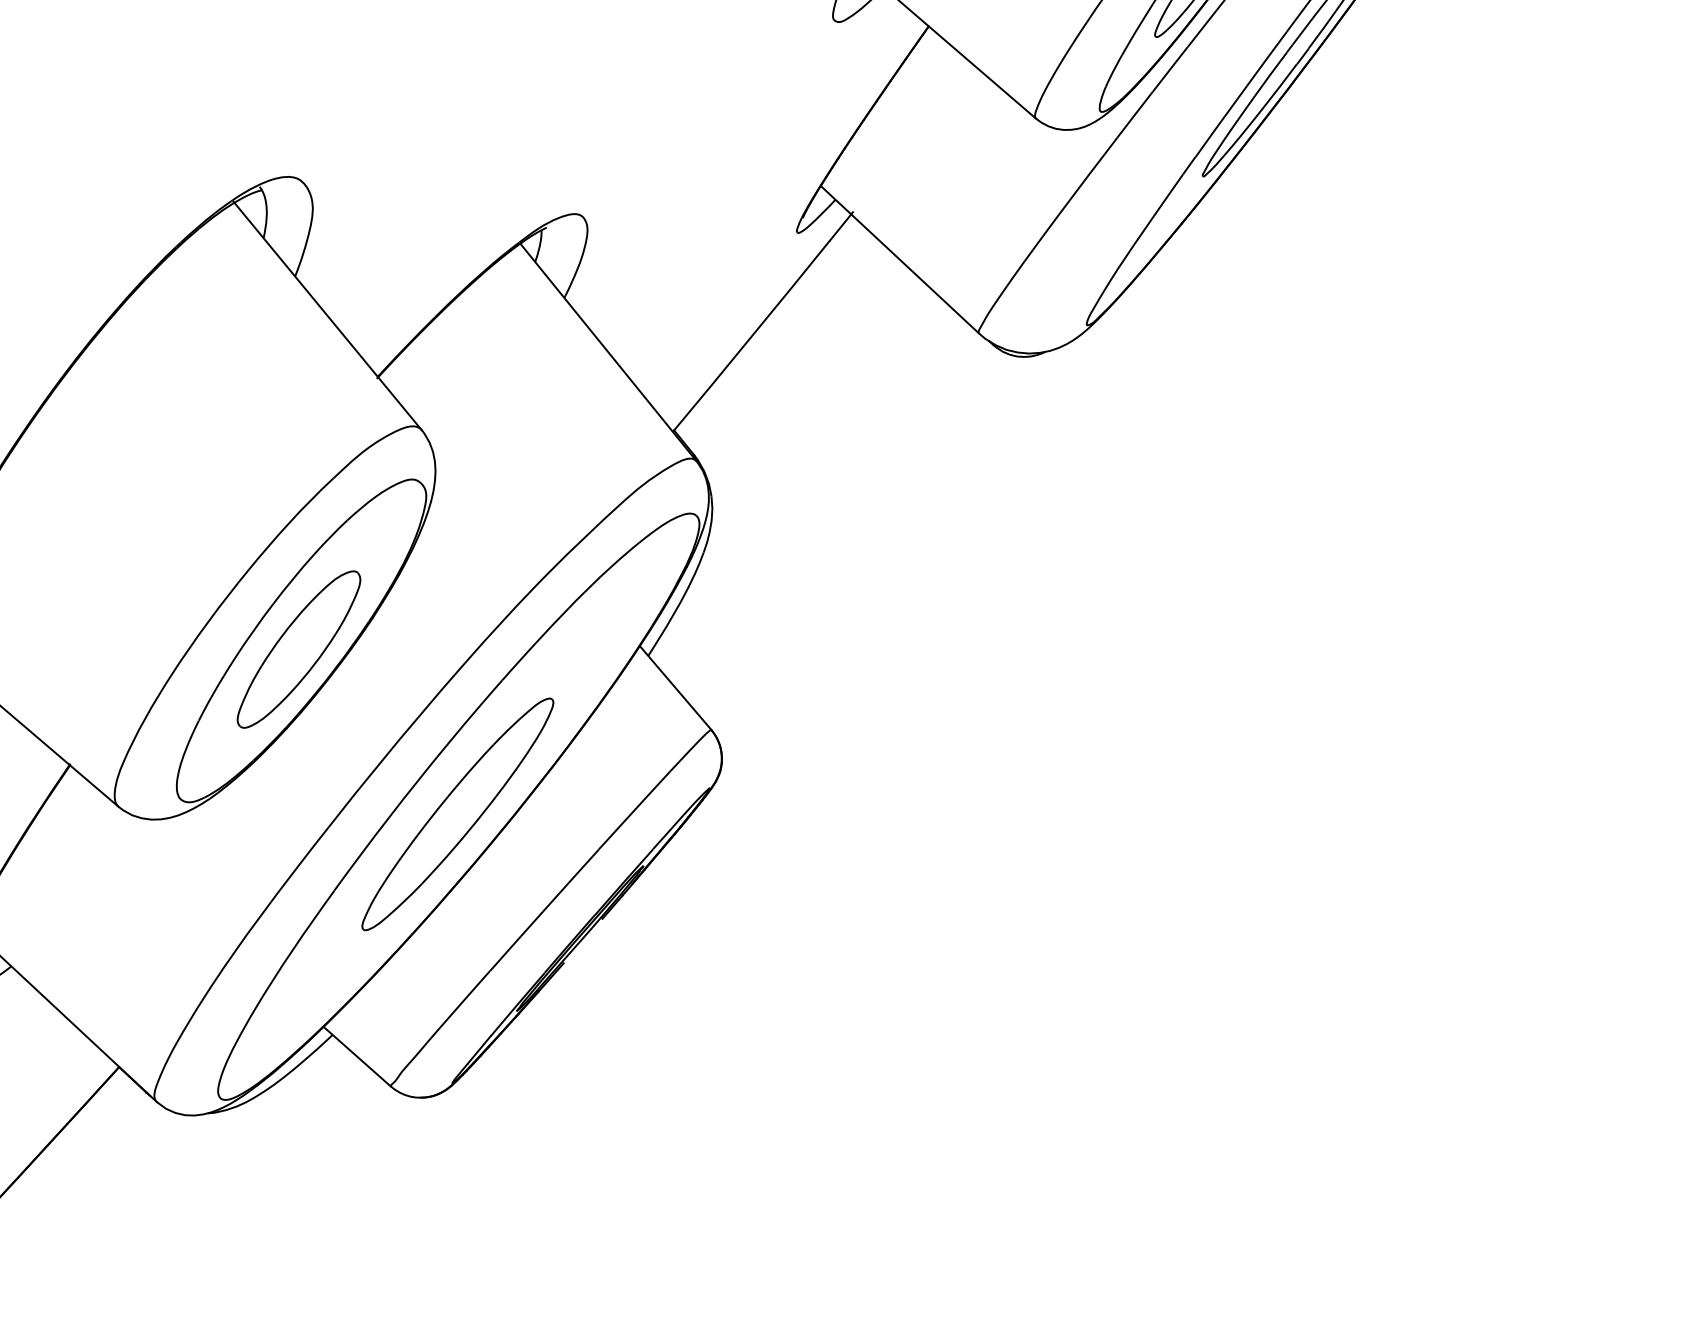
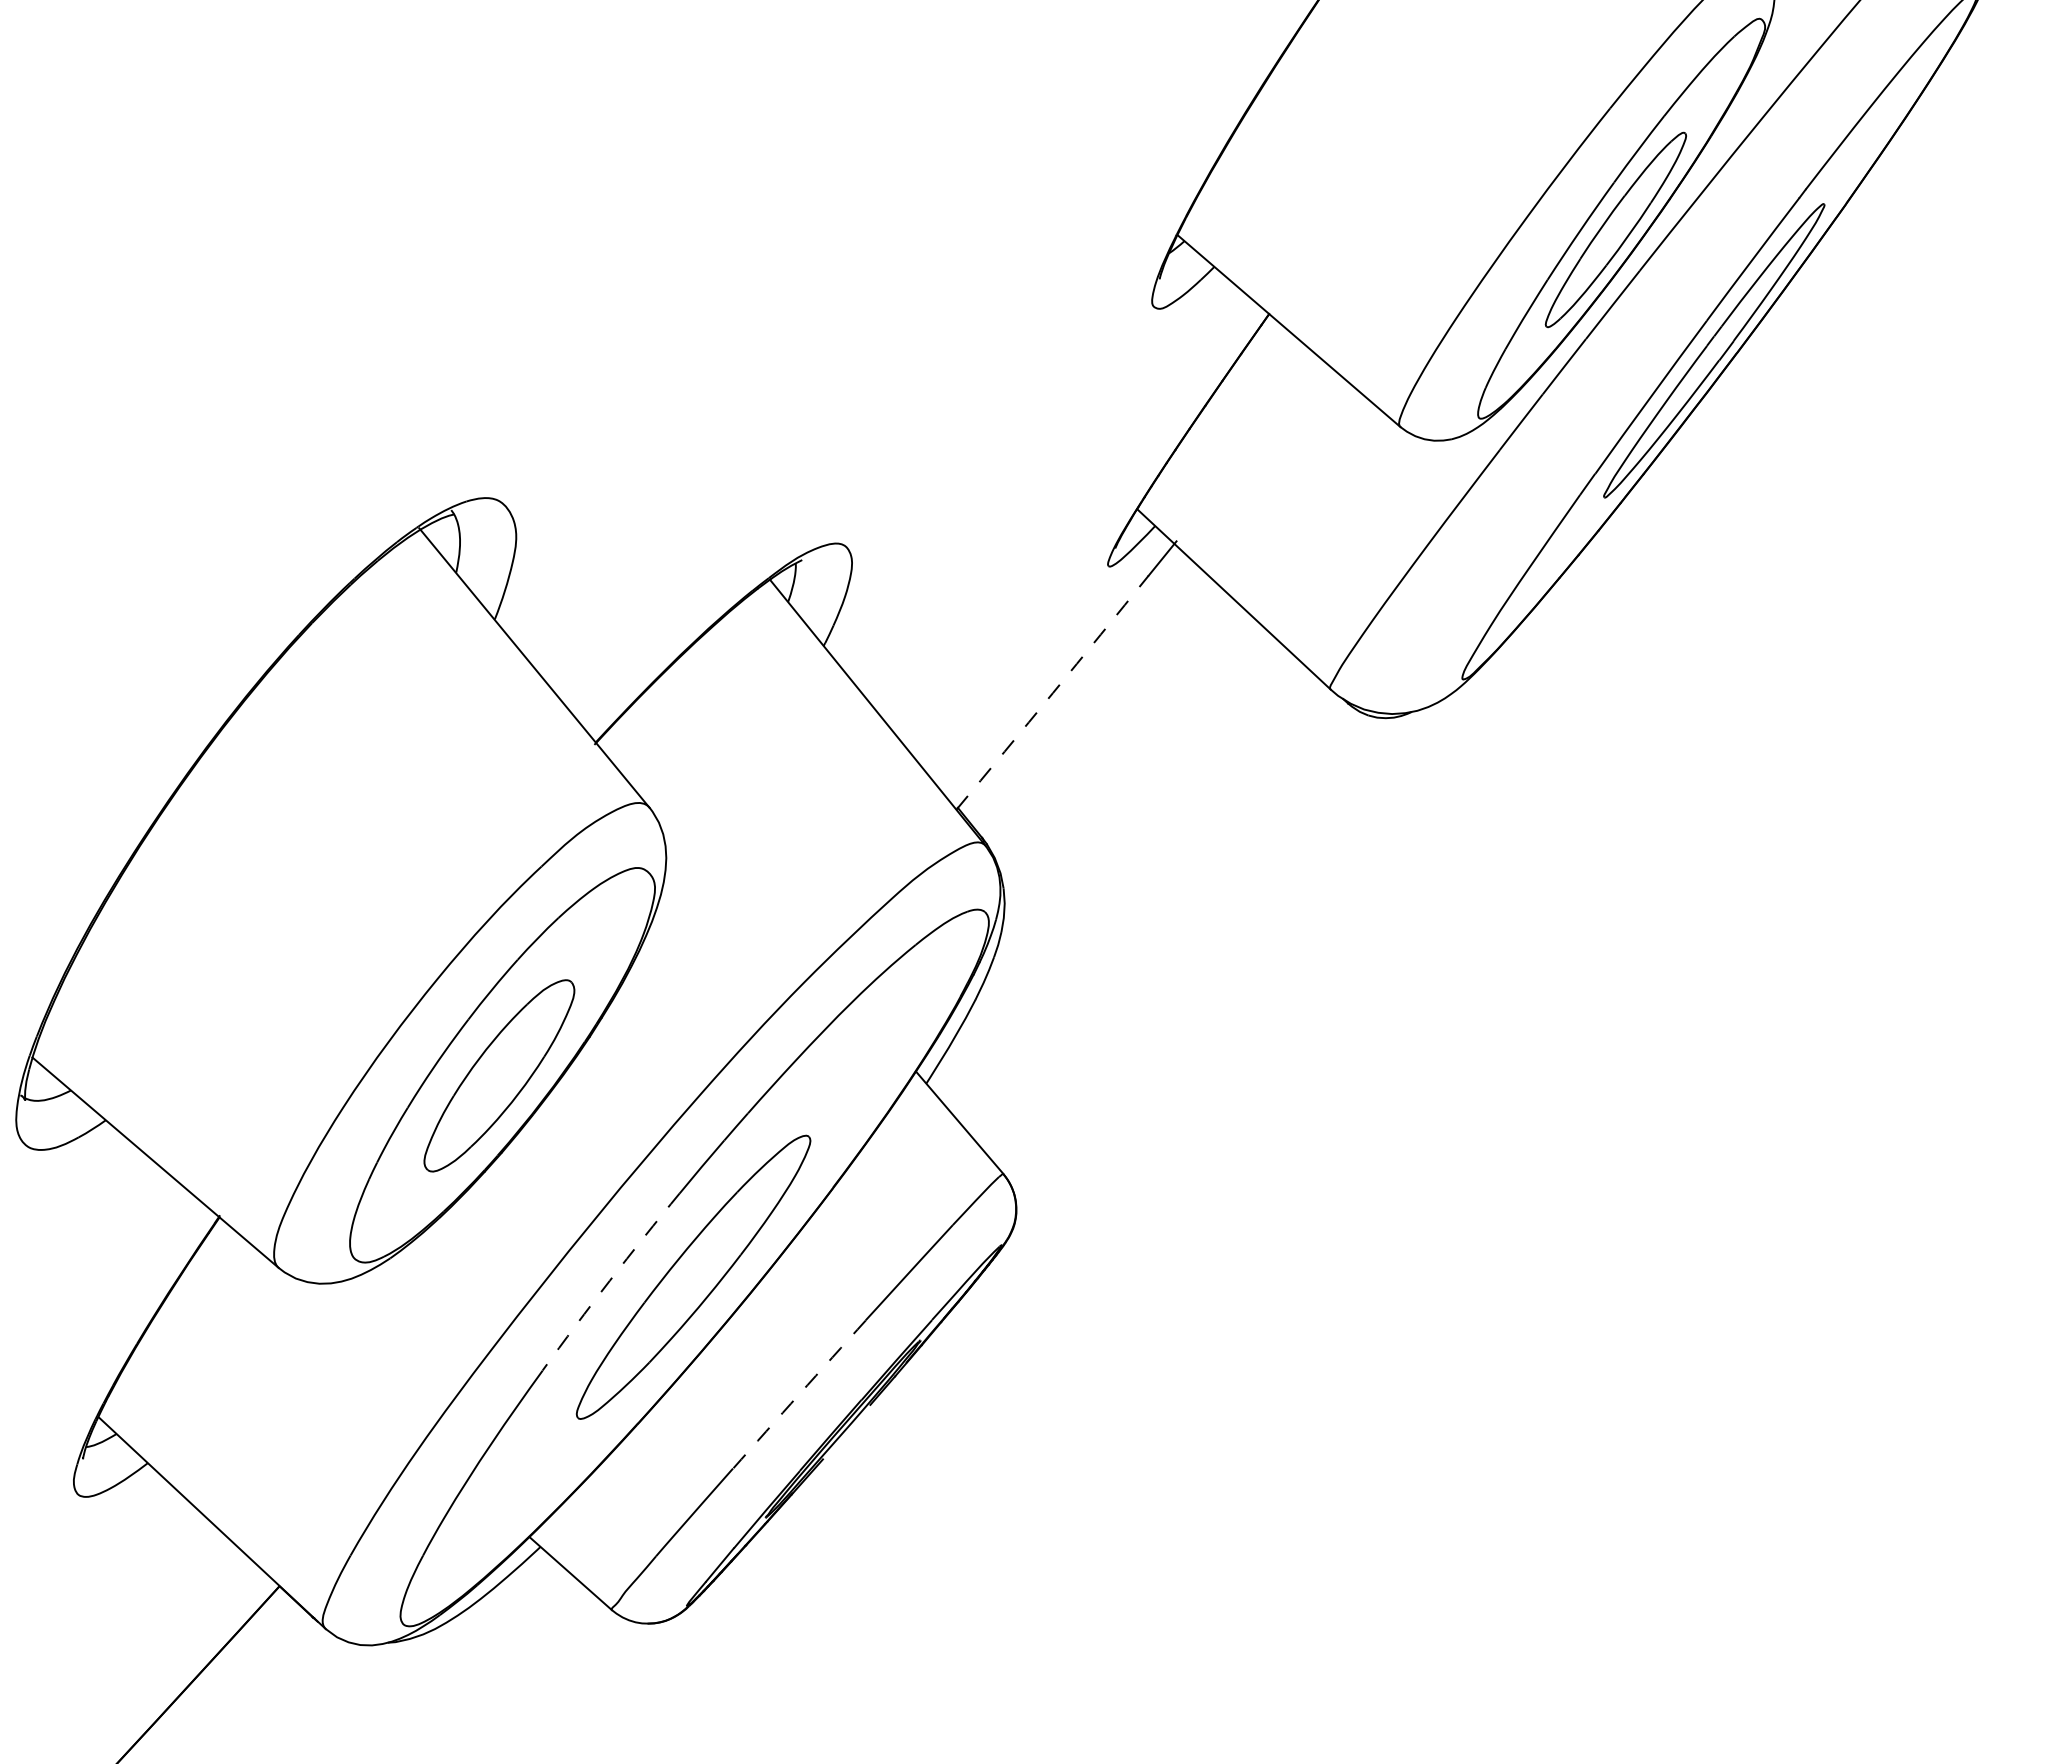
arc: (751, 336) -> (1052, 693), solid -> dashed
arc: (389, 816) -> (609, 1280), solid -> dashed
arc: (544, 910) -> (799, 1394), solid -> dashed

